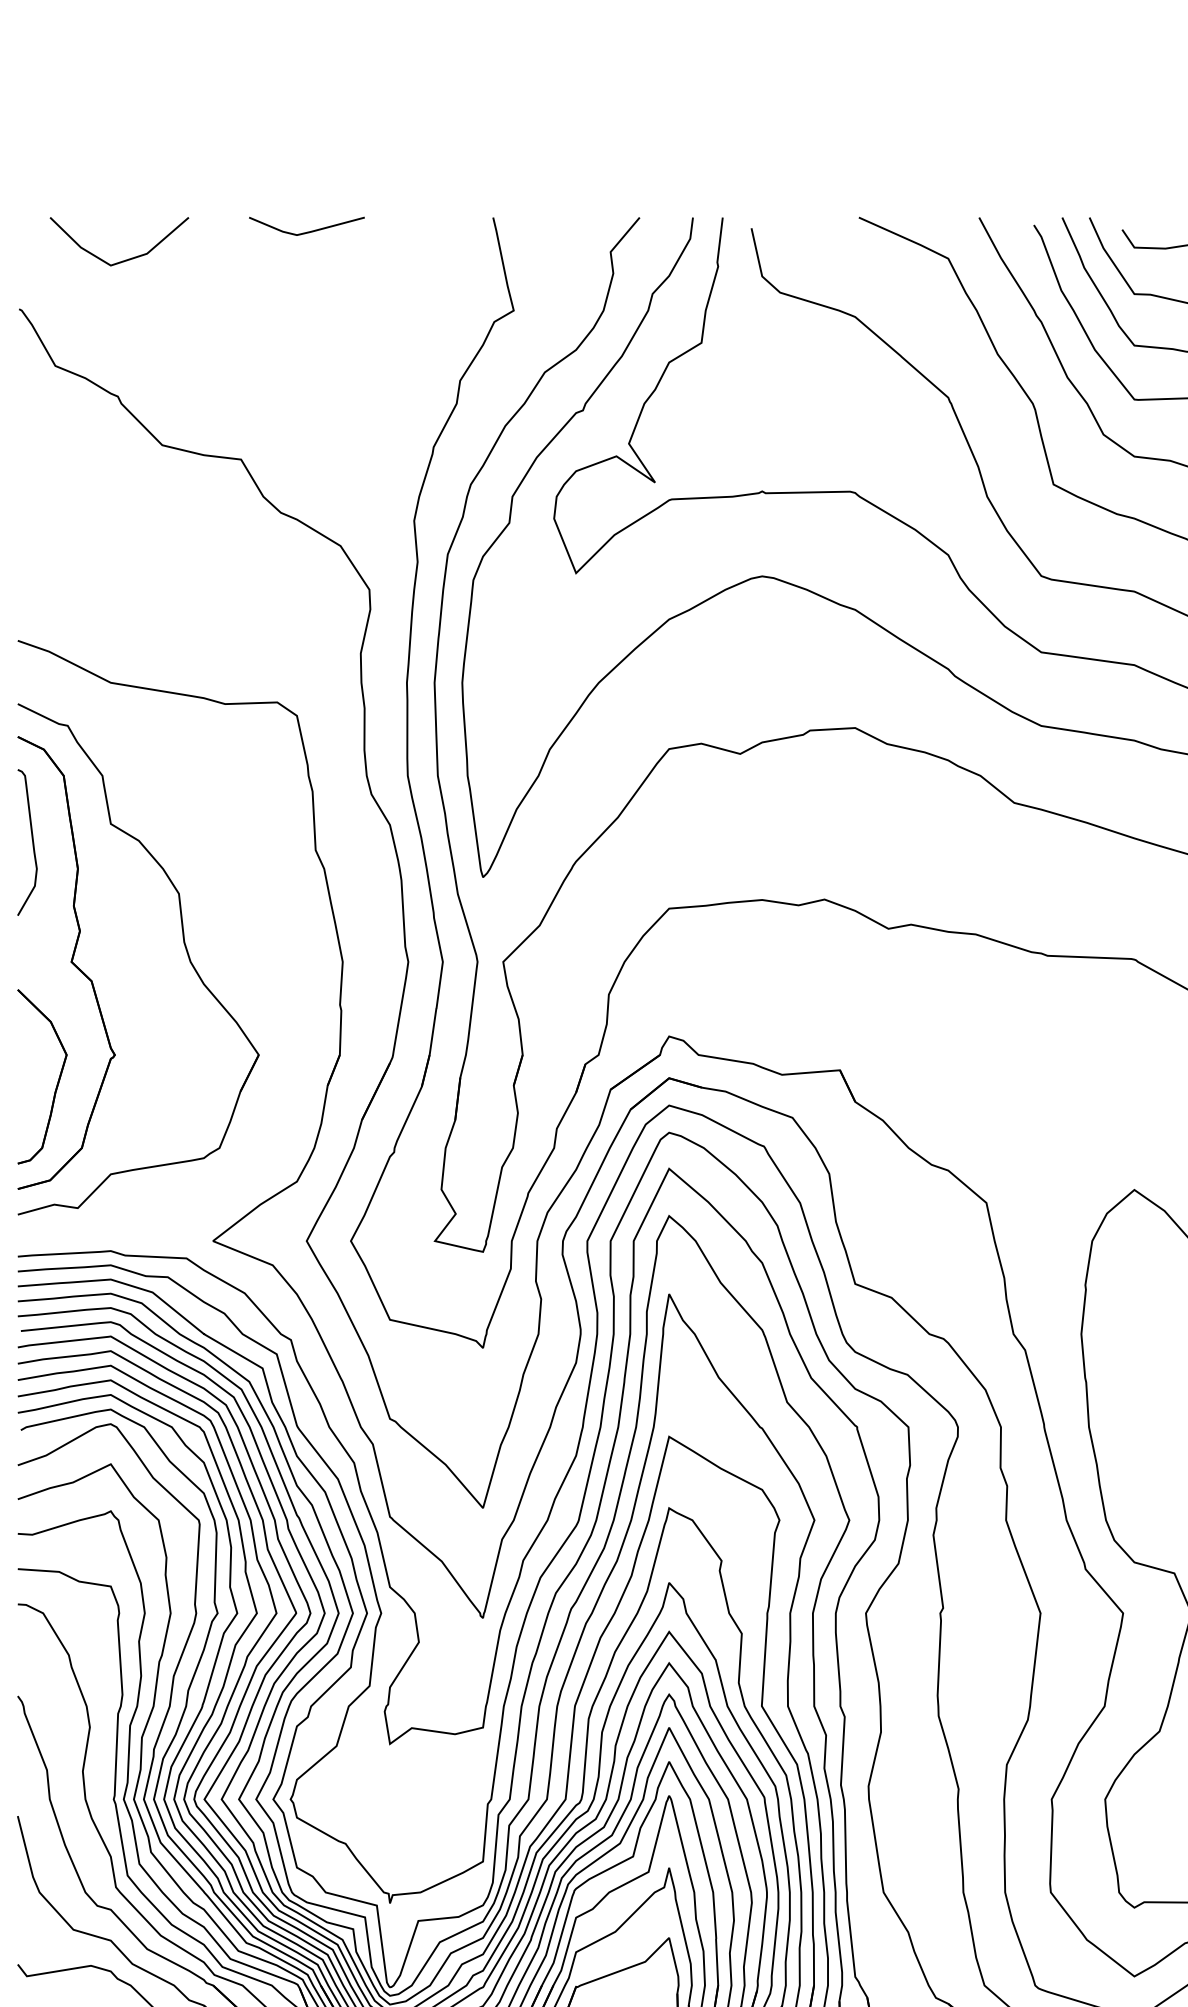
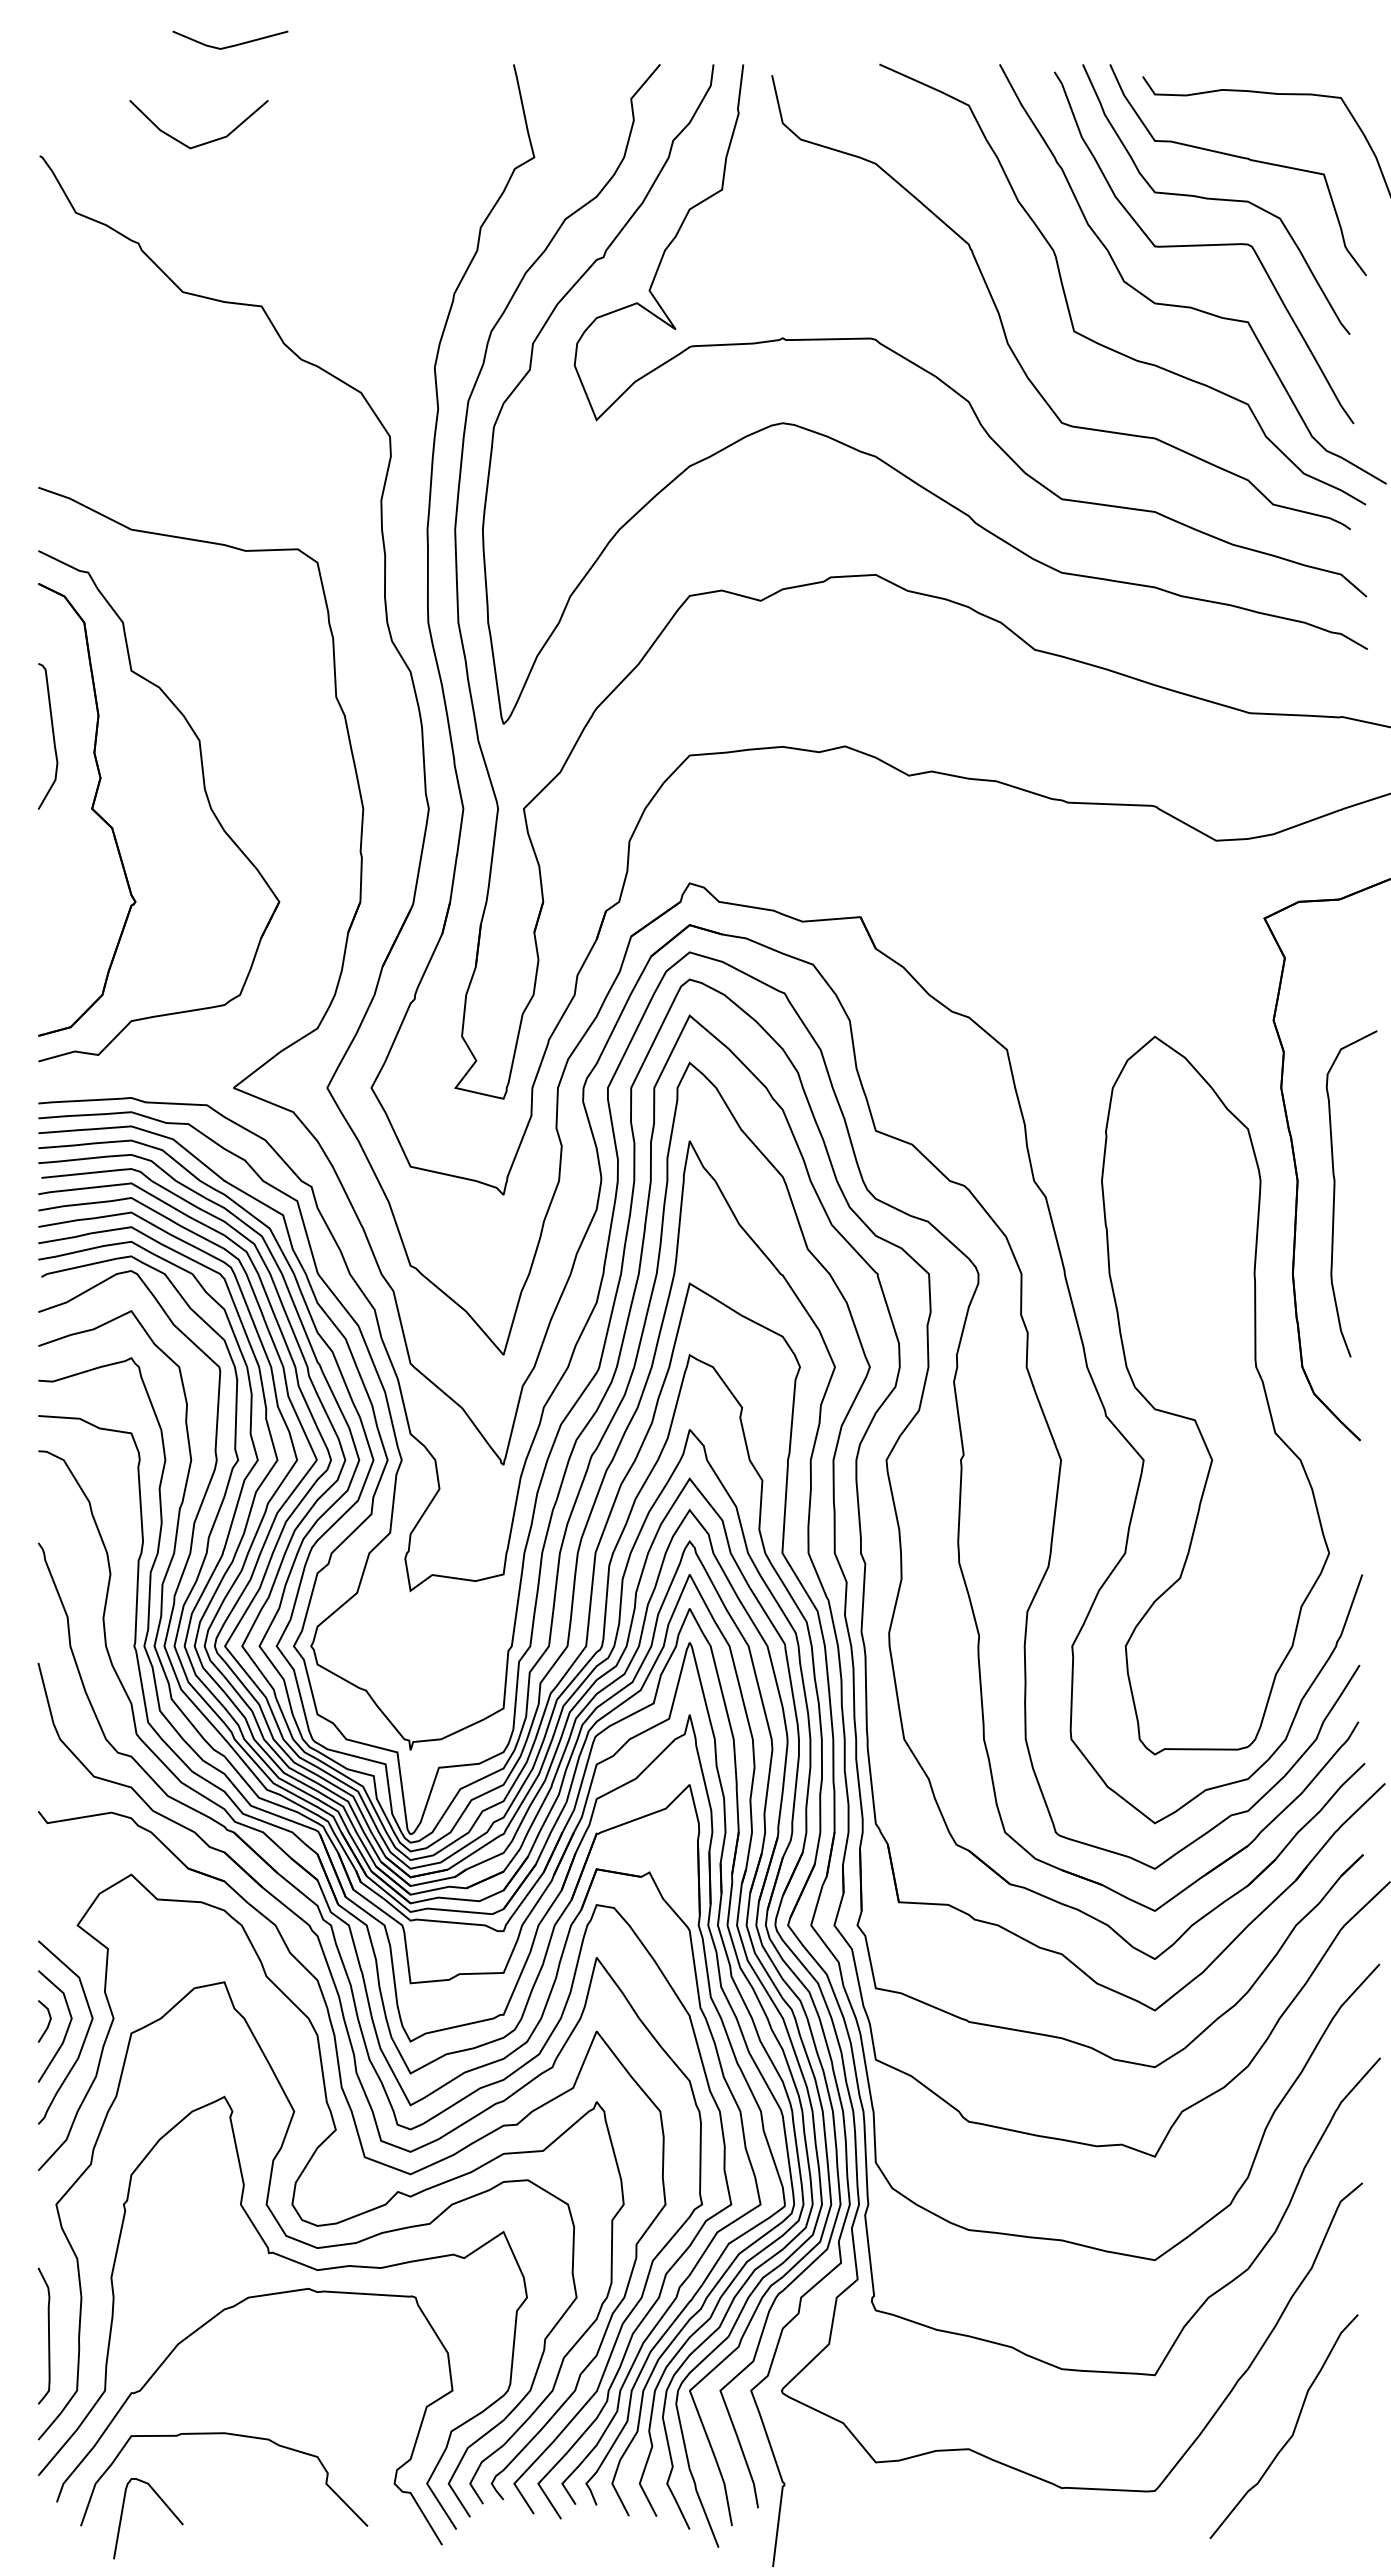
line: (306, 231) -> (230, 45), moved
line: (124, 259) -> (204, 142), moved
curve: (31, 842) -> (52, 736), moved
part: (57, 1079) -> (78, 926), removed

